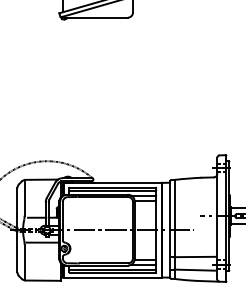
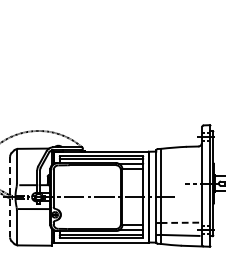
line: (17, 230) -> (10, 197), solid -> dashed
line: (195, 256) -> (180, 222), solid -> dashed

